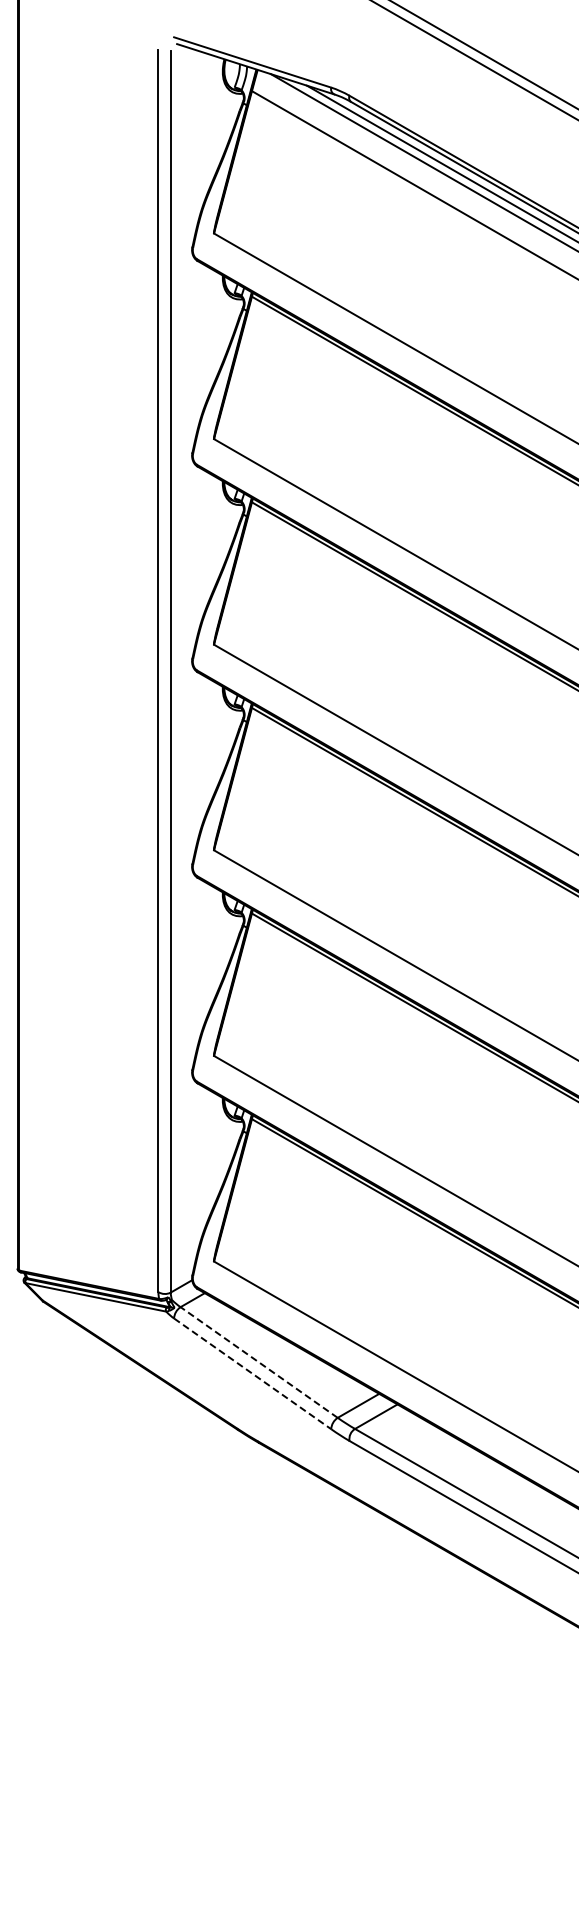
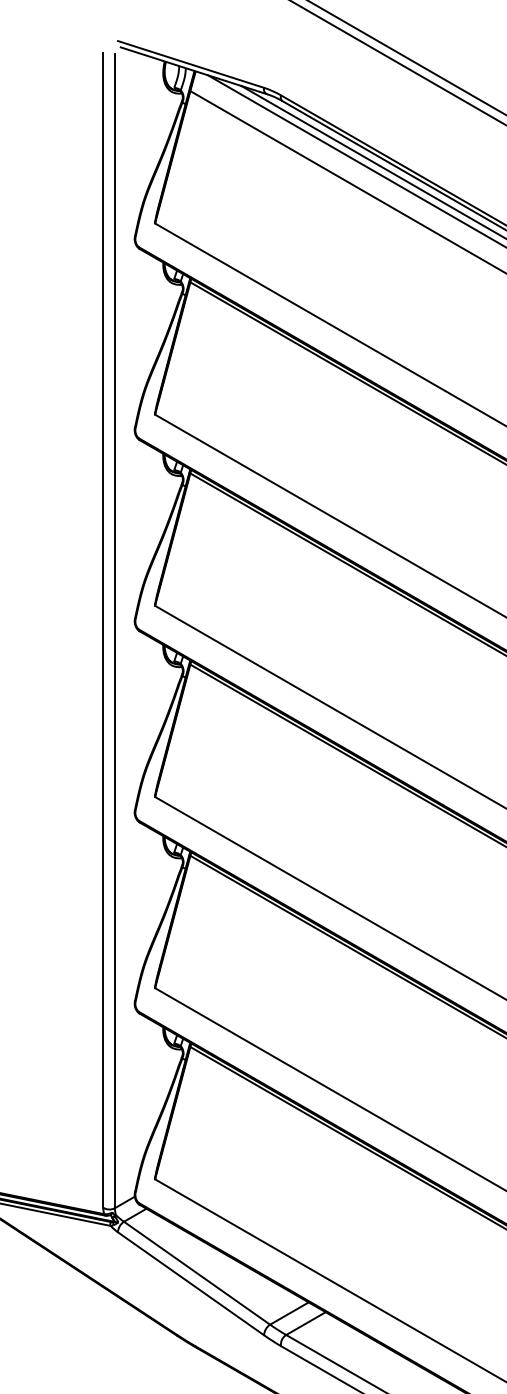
line: (258, 1362) -> (196, 1273), dashed -> solid
line: (253, 1374) -> (191, 1284), dashed -> solid

